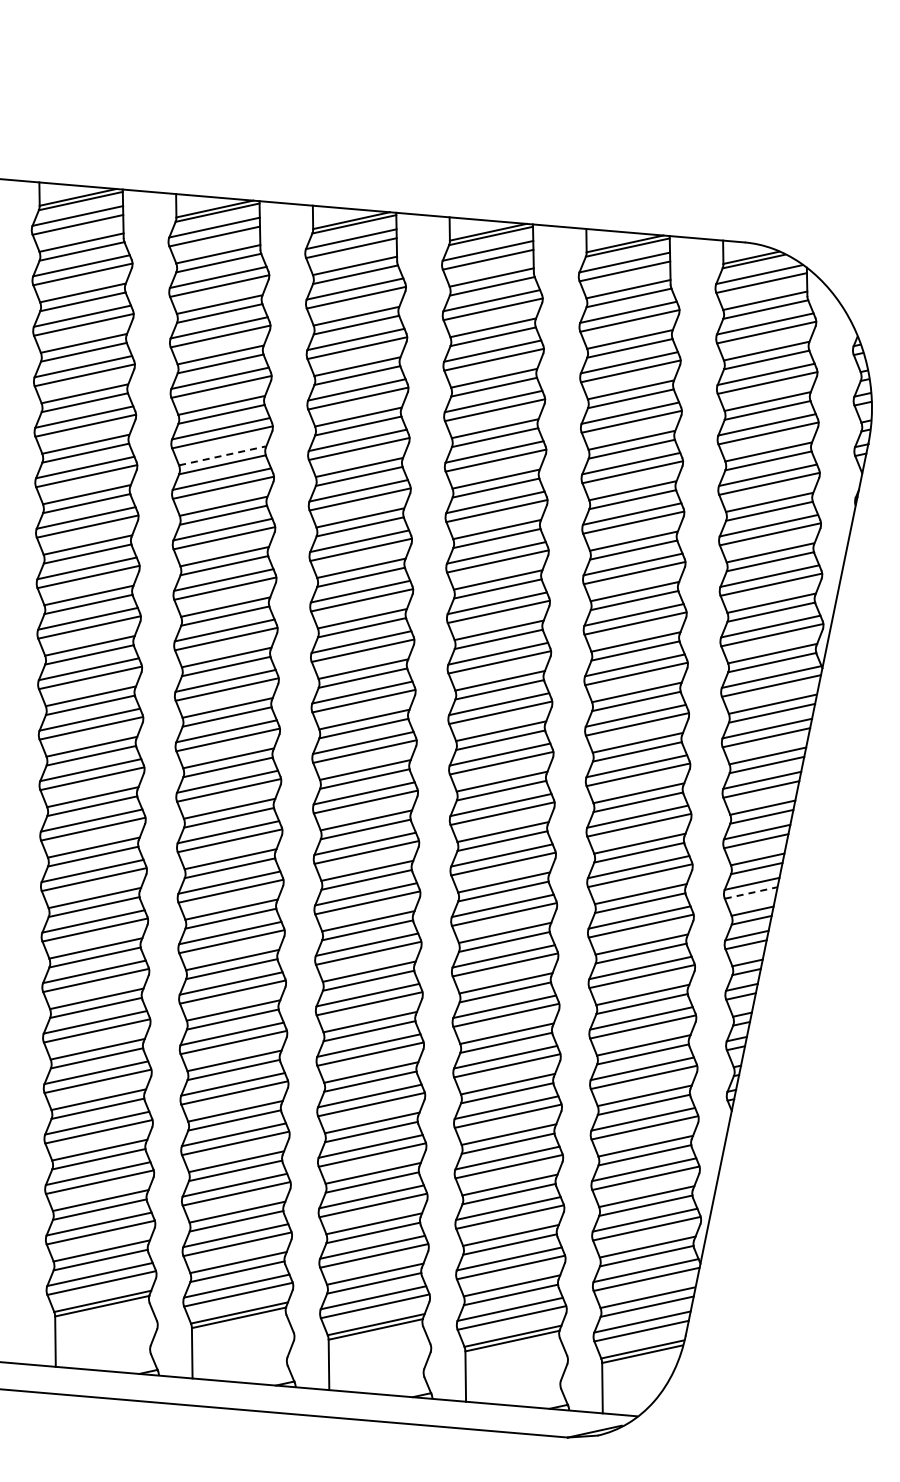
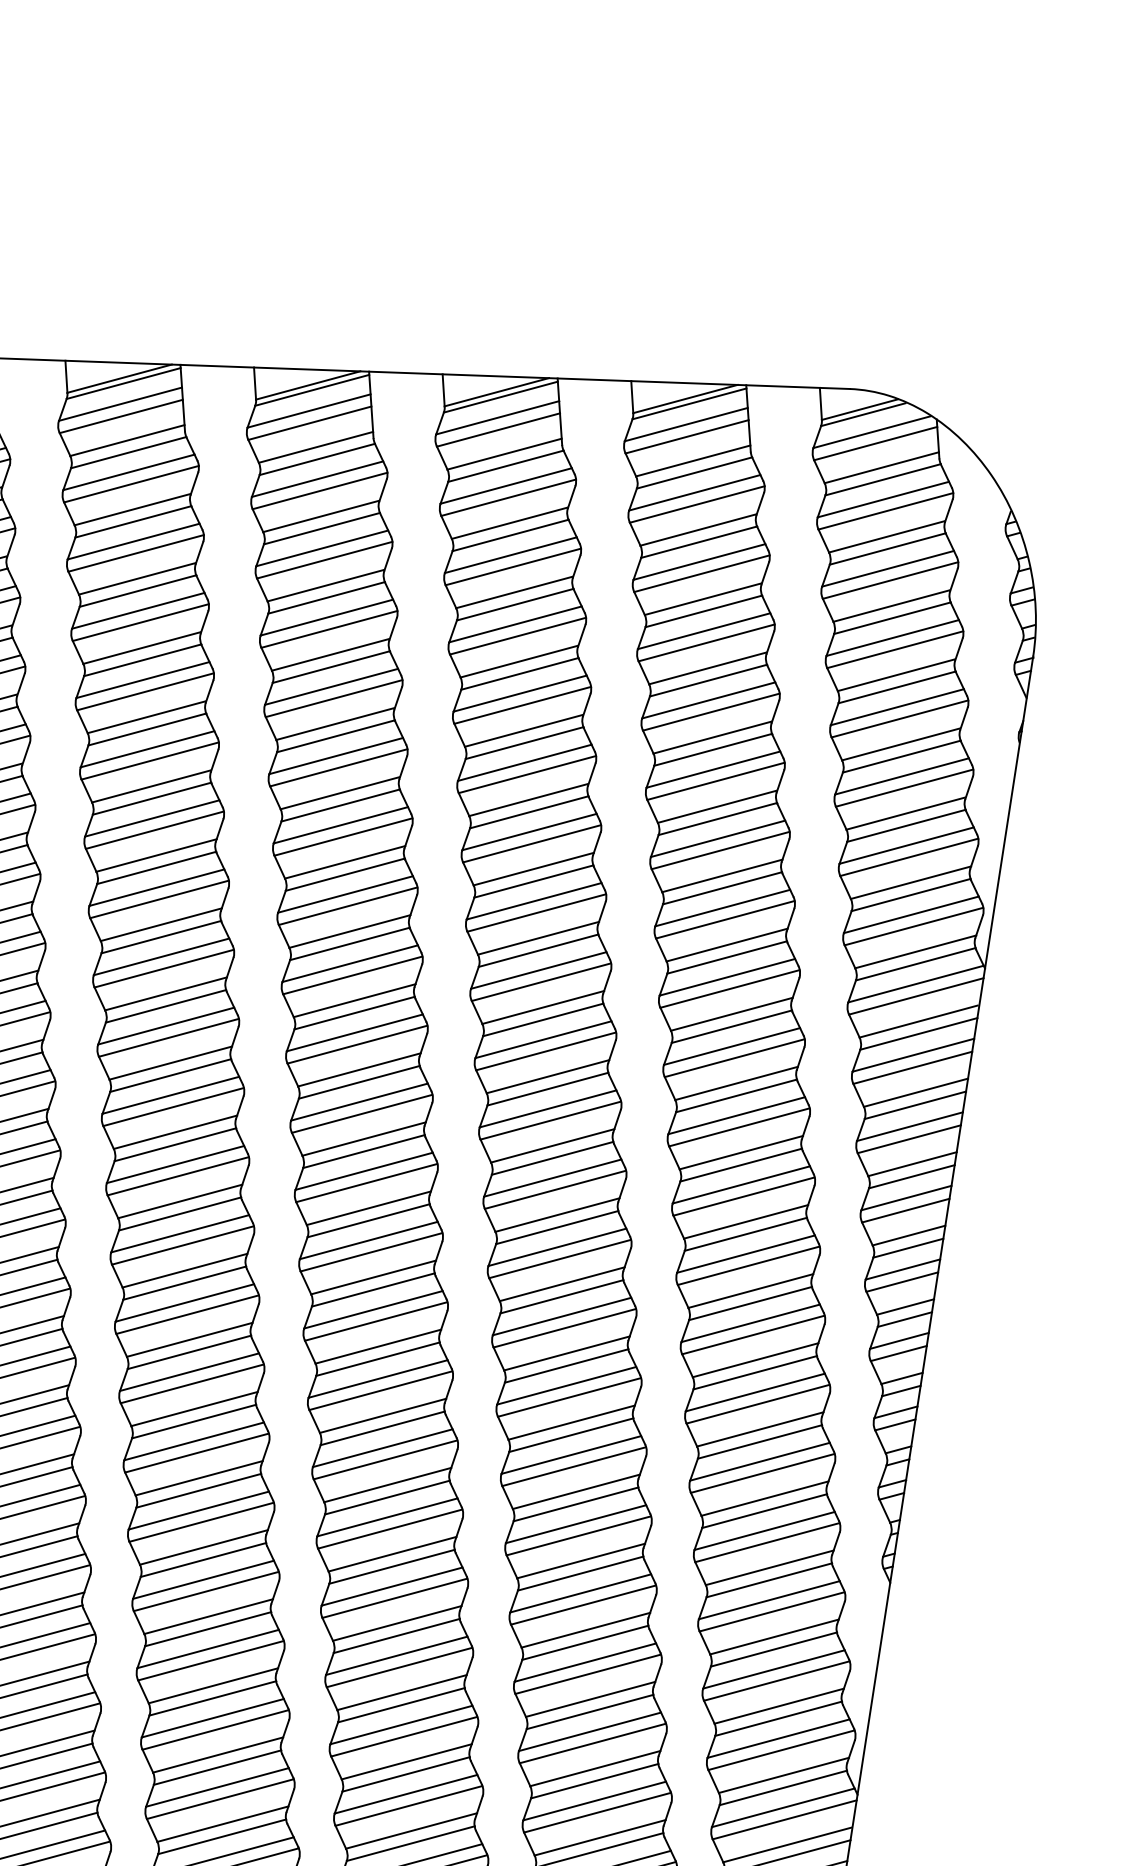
line: (222, 455) -> (146, 716), dashed -> solid
line: (751, 892) -> (902, 1281), dashed -> solid

